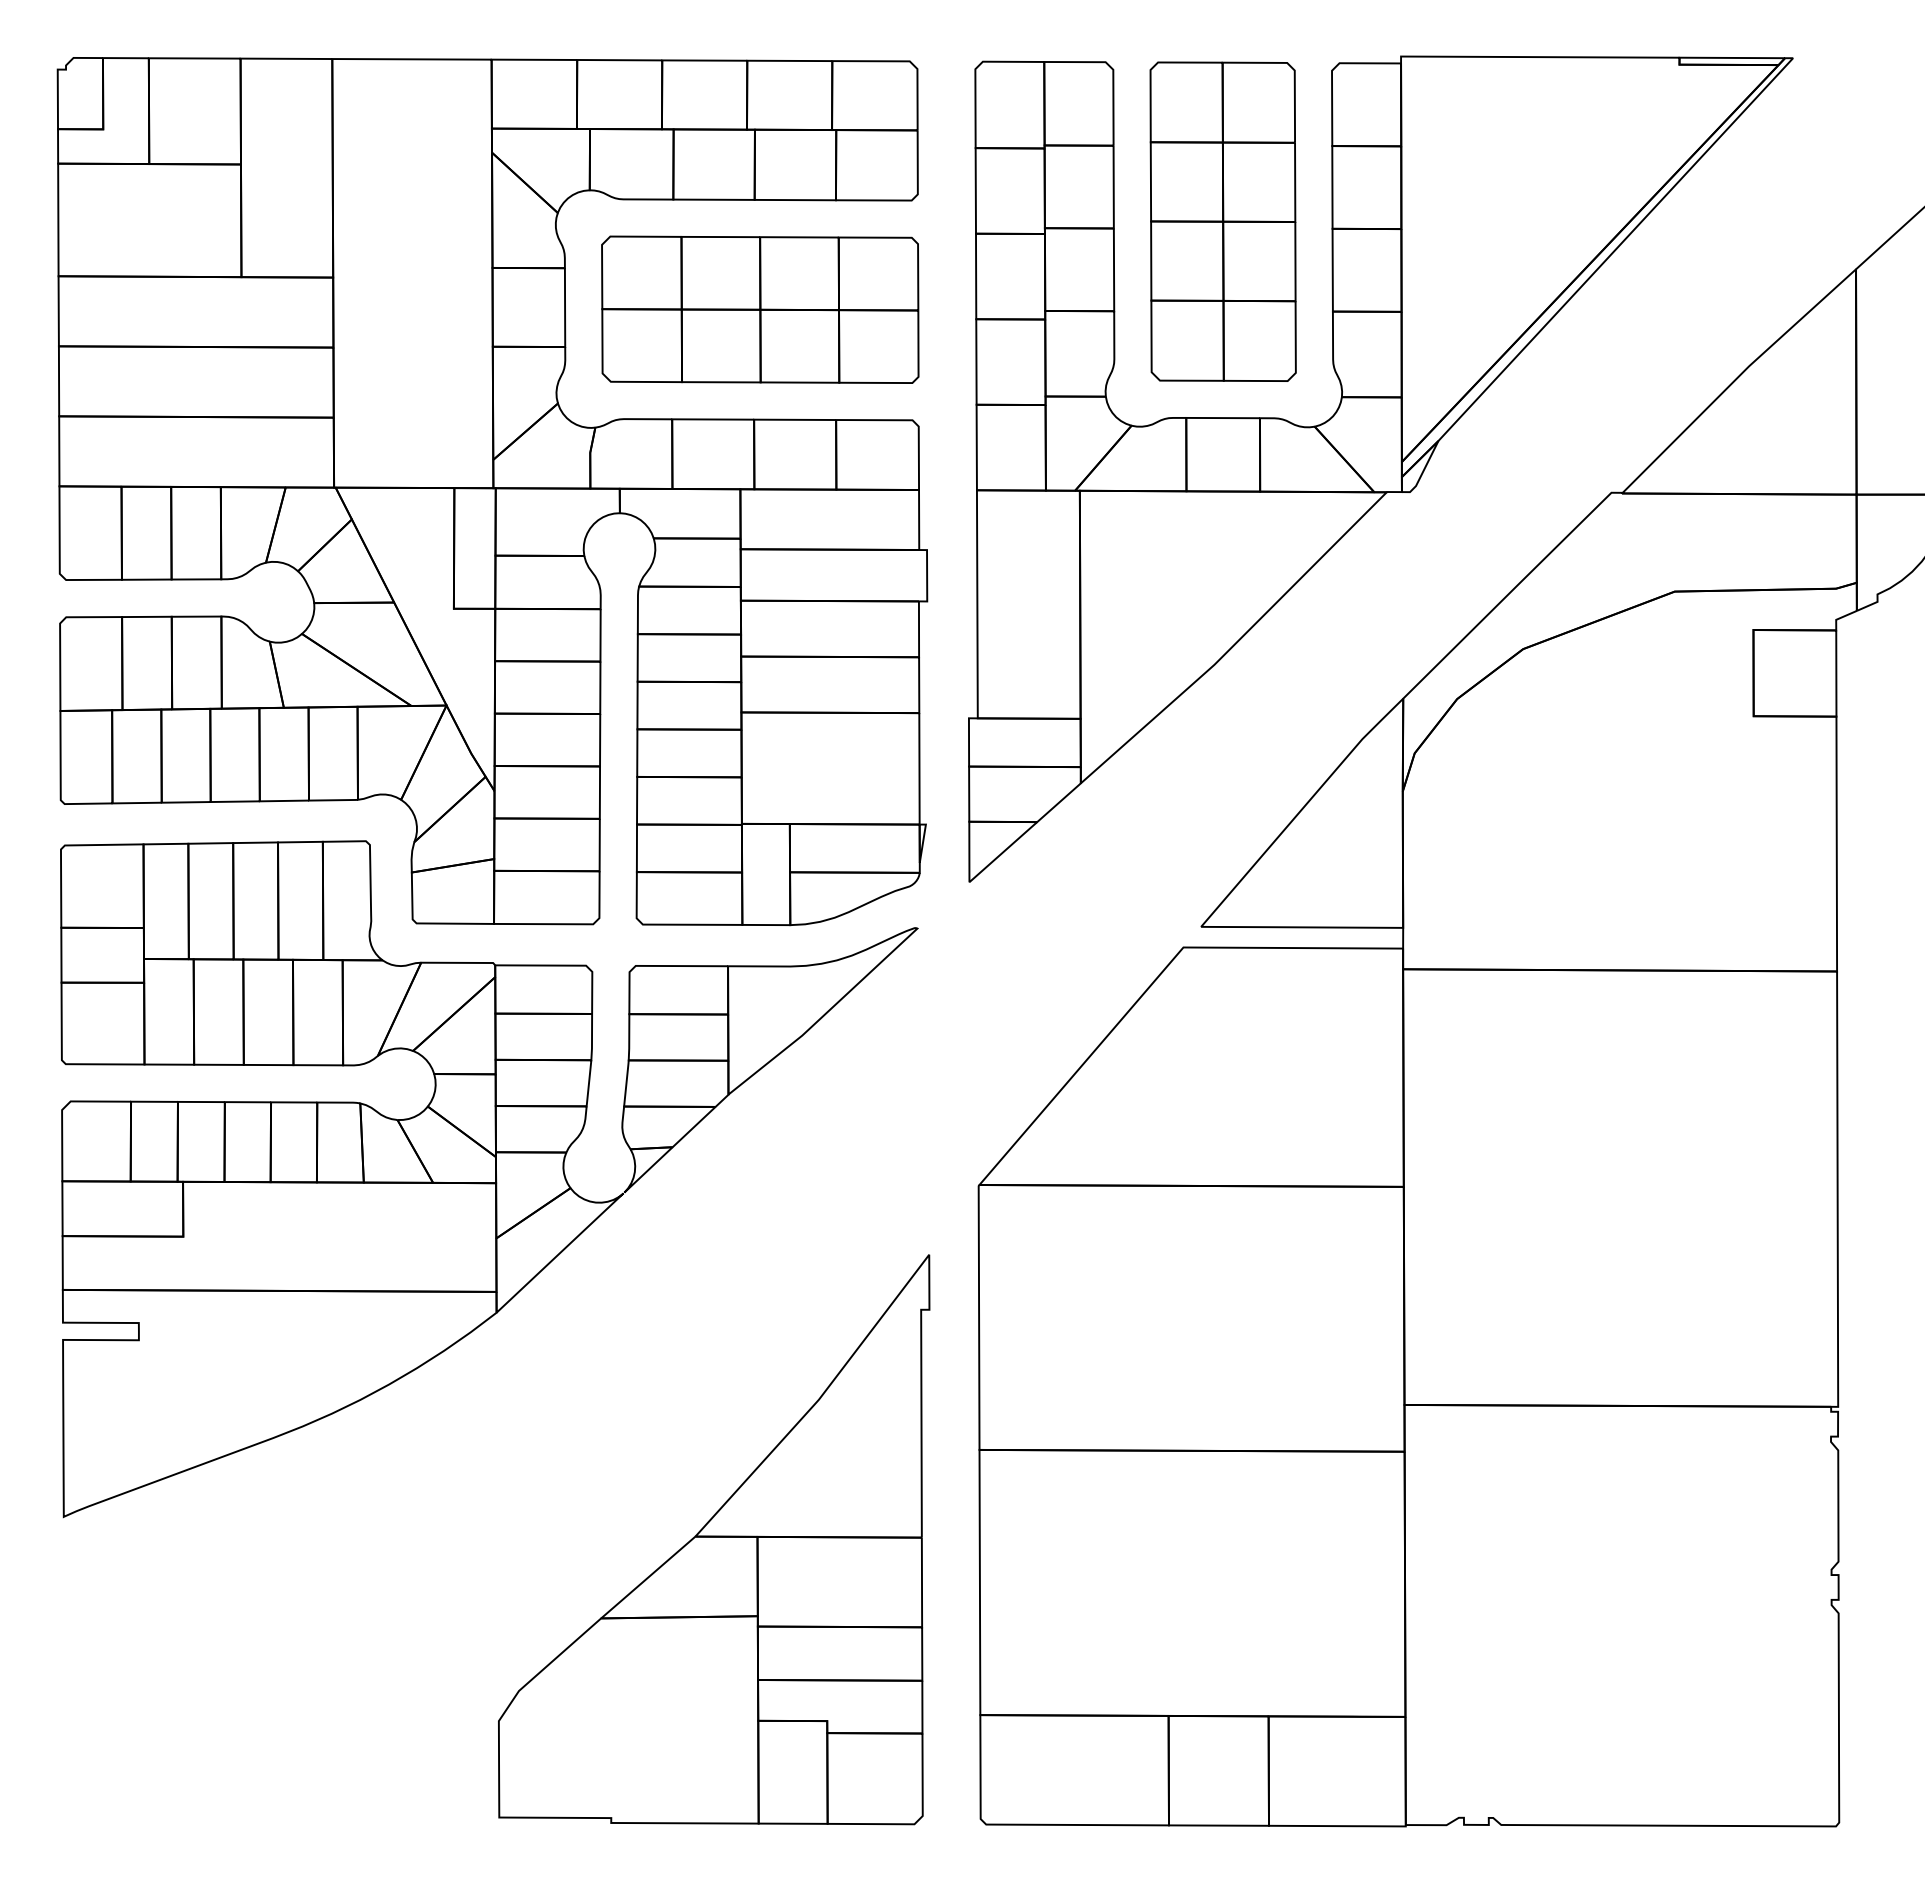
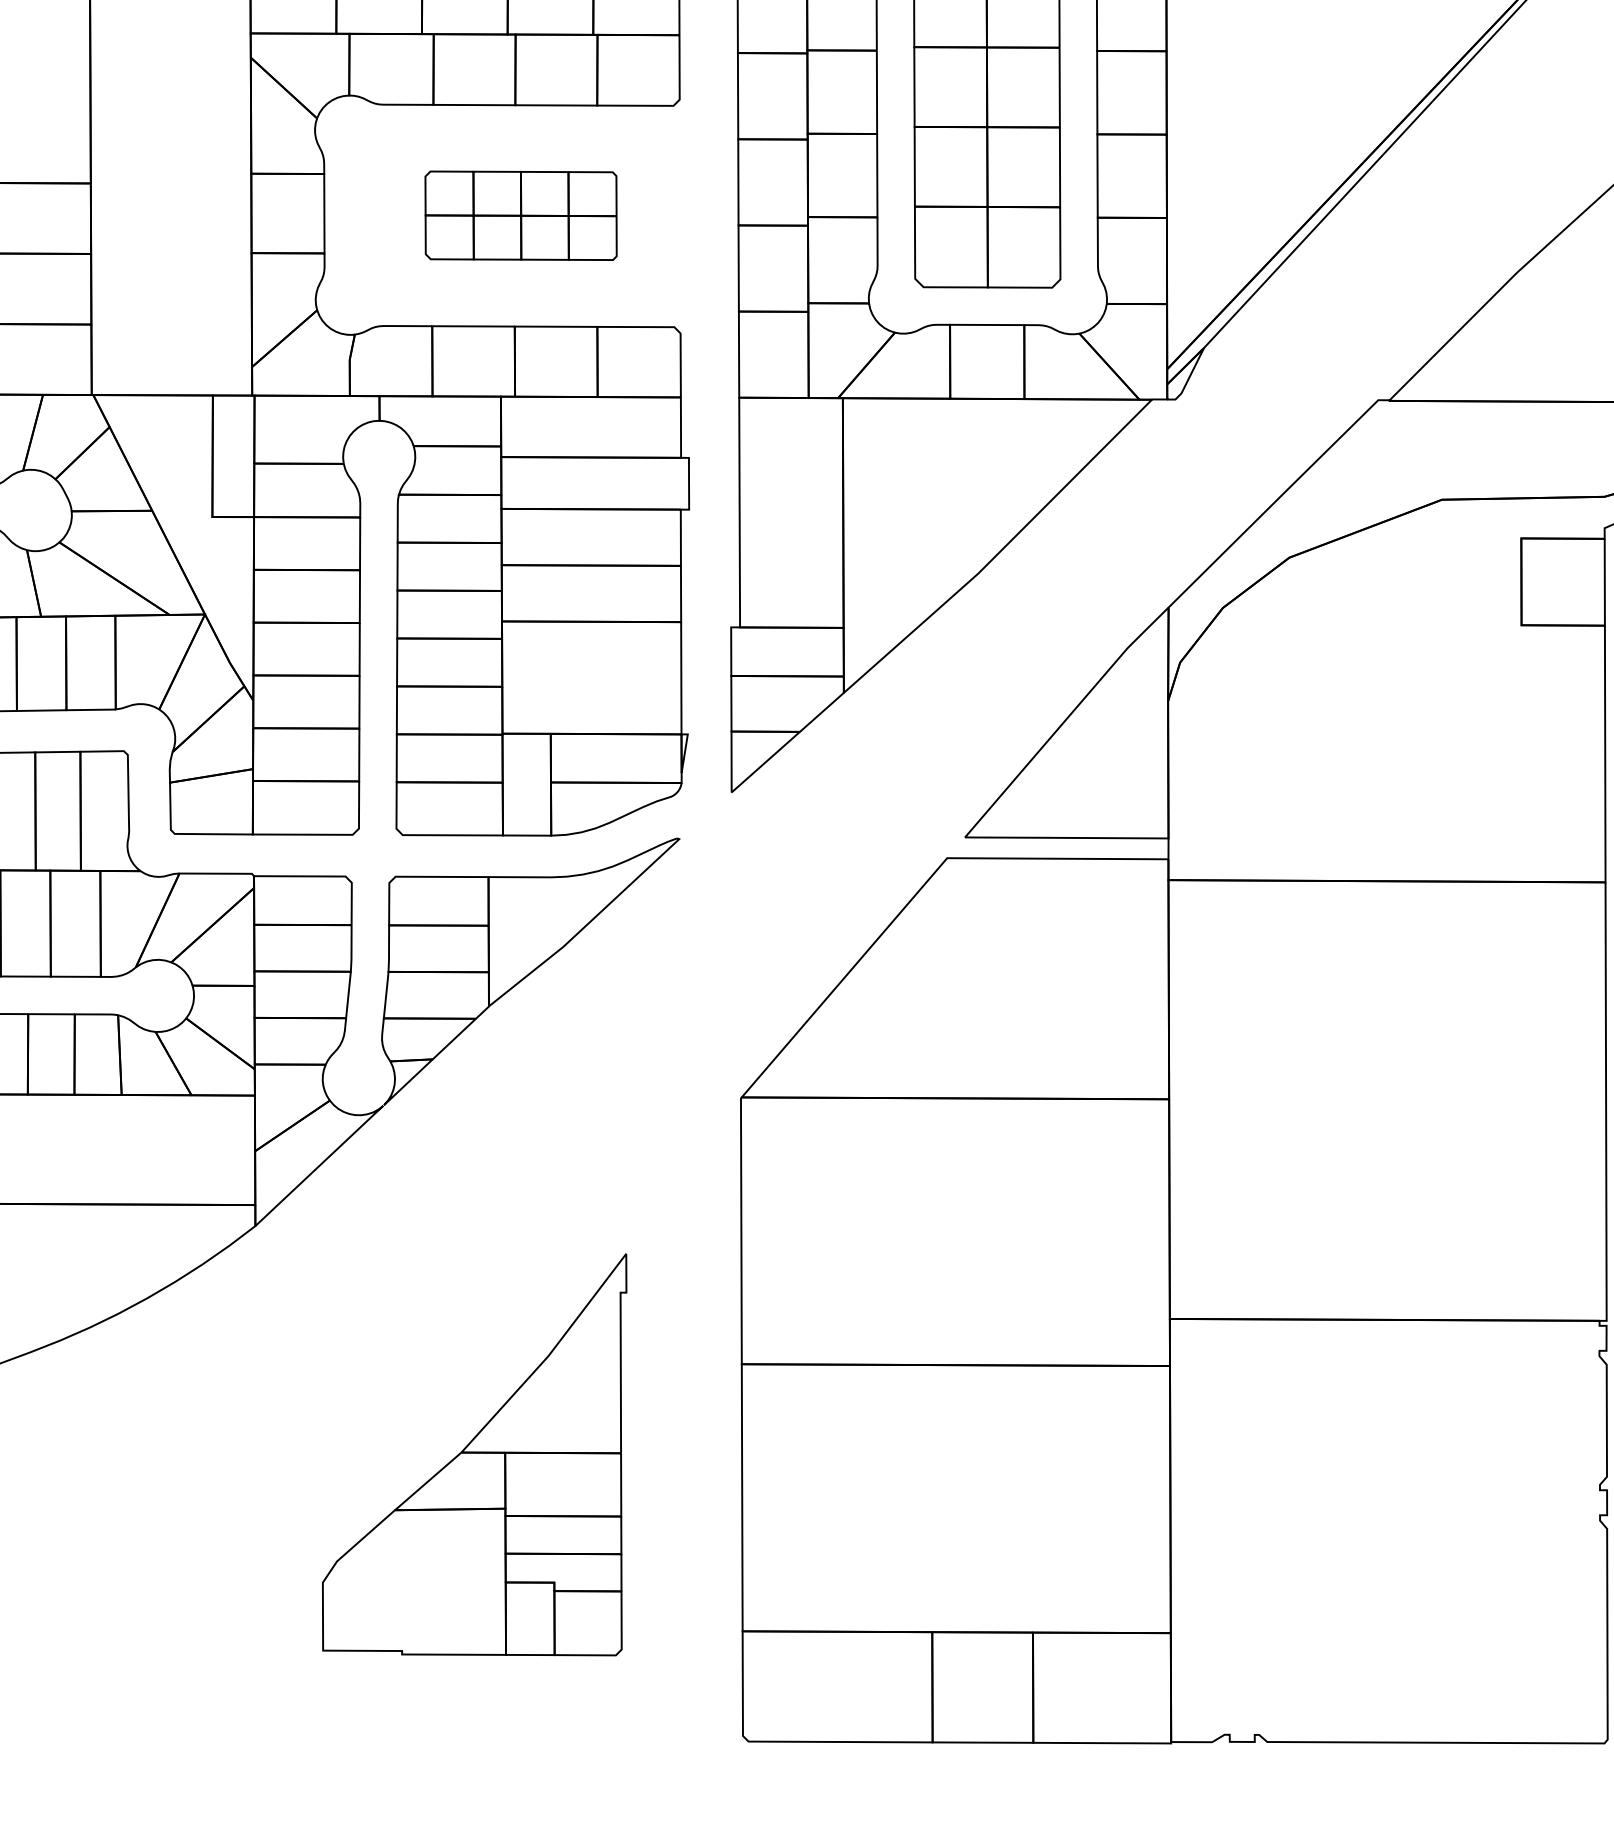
part: (760, 309) -> (521, 215), size x0.6
part: (714, 1539) -> (474, 1454), size x0.7

